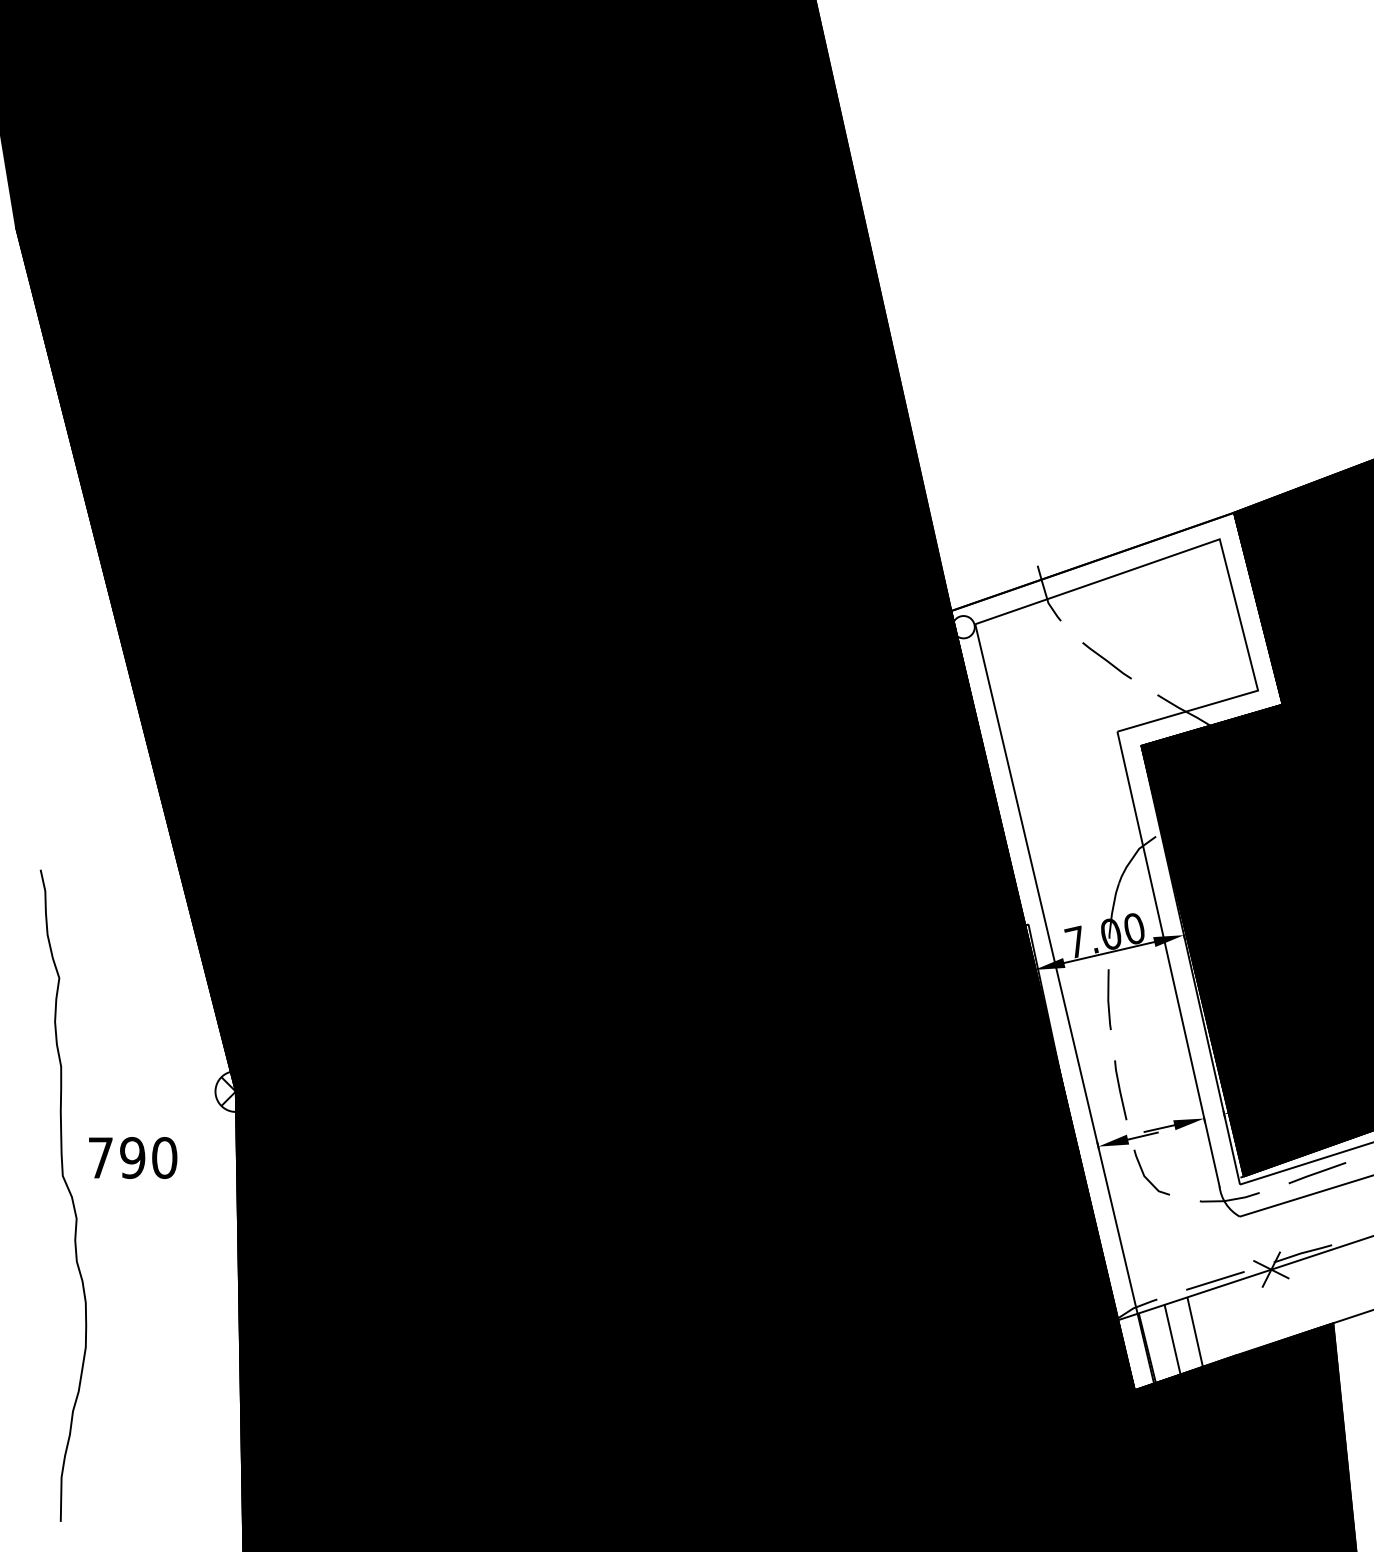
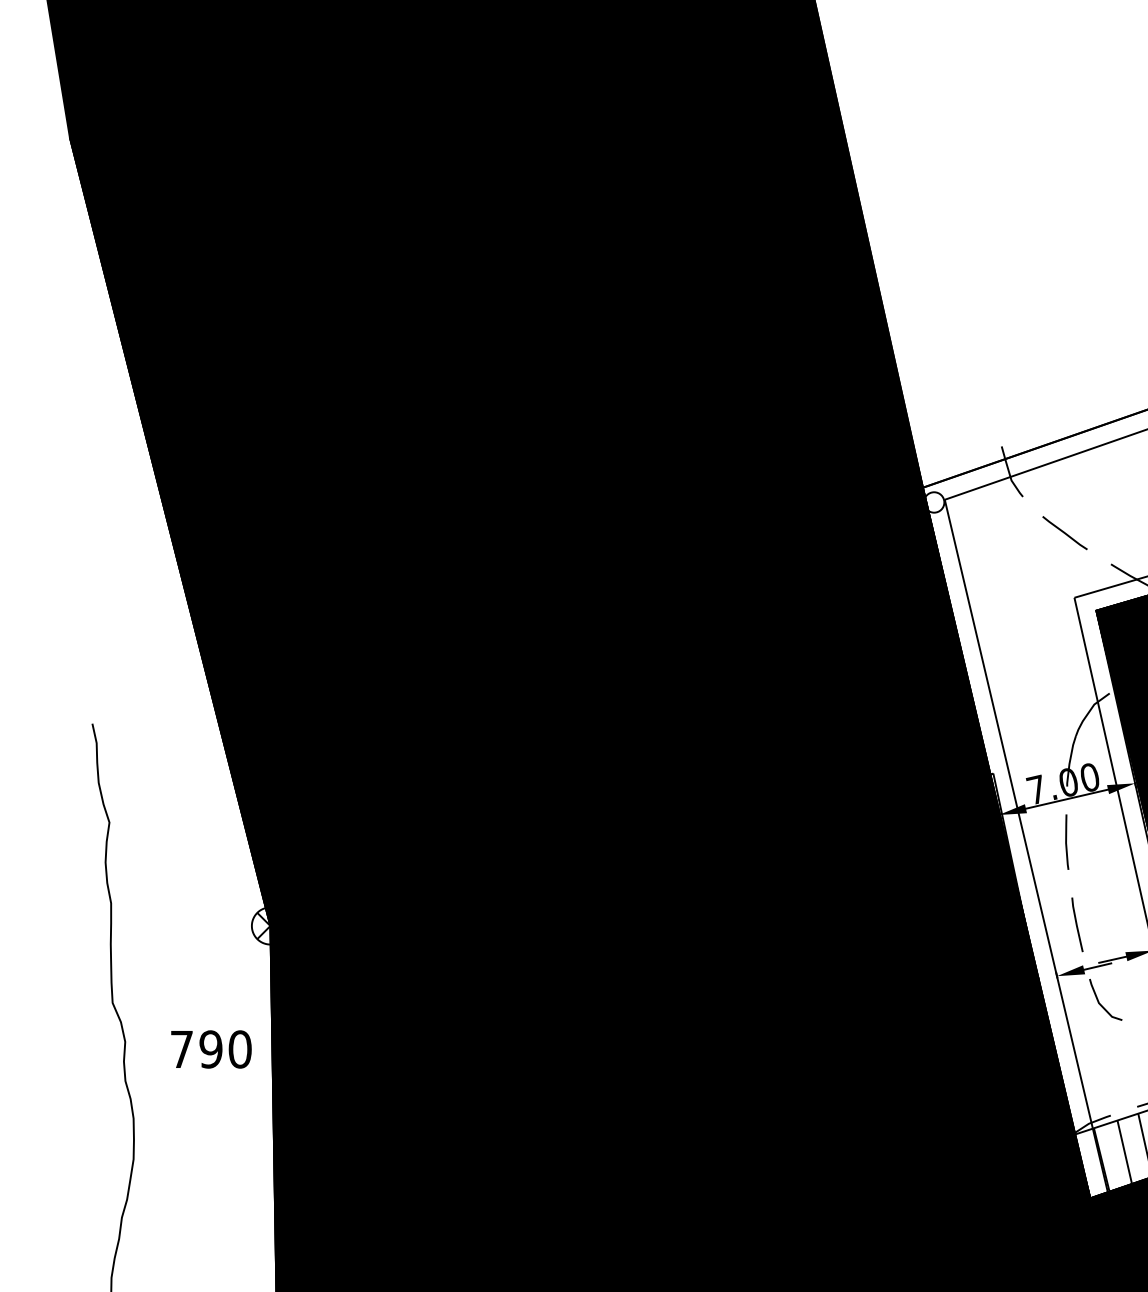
text: (133, 1157) -> (211, 1049), moved

